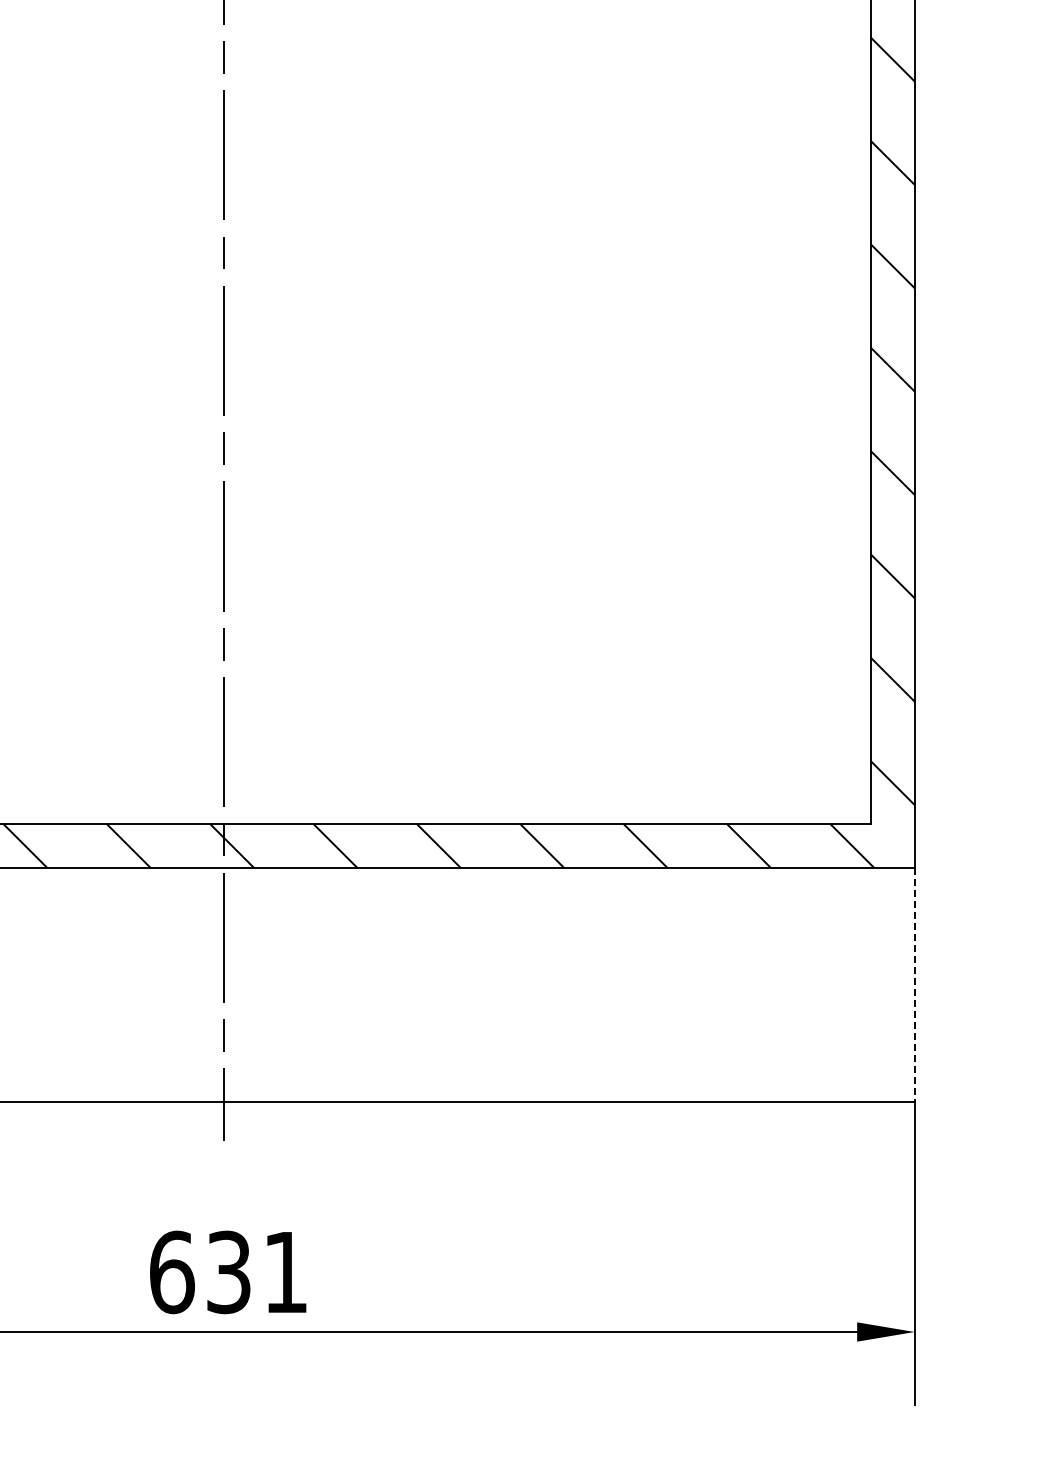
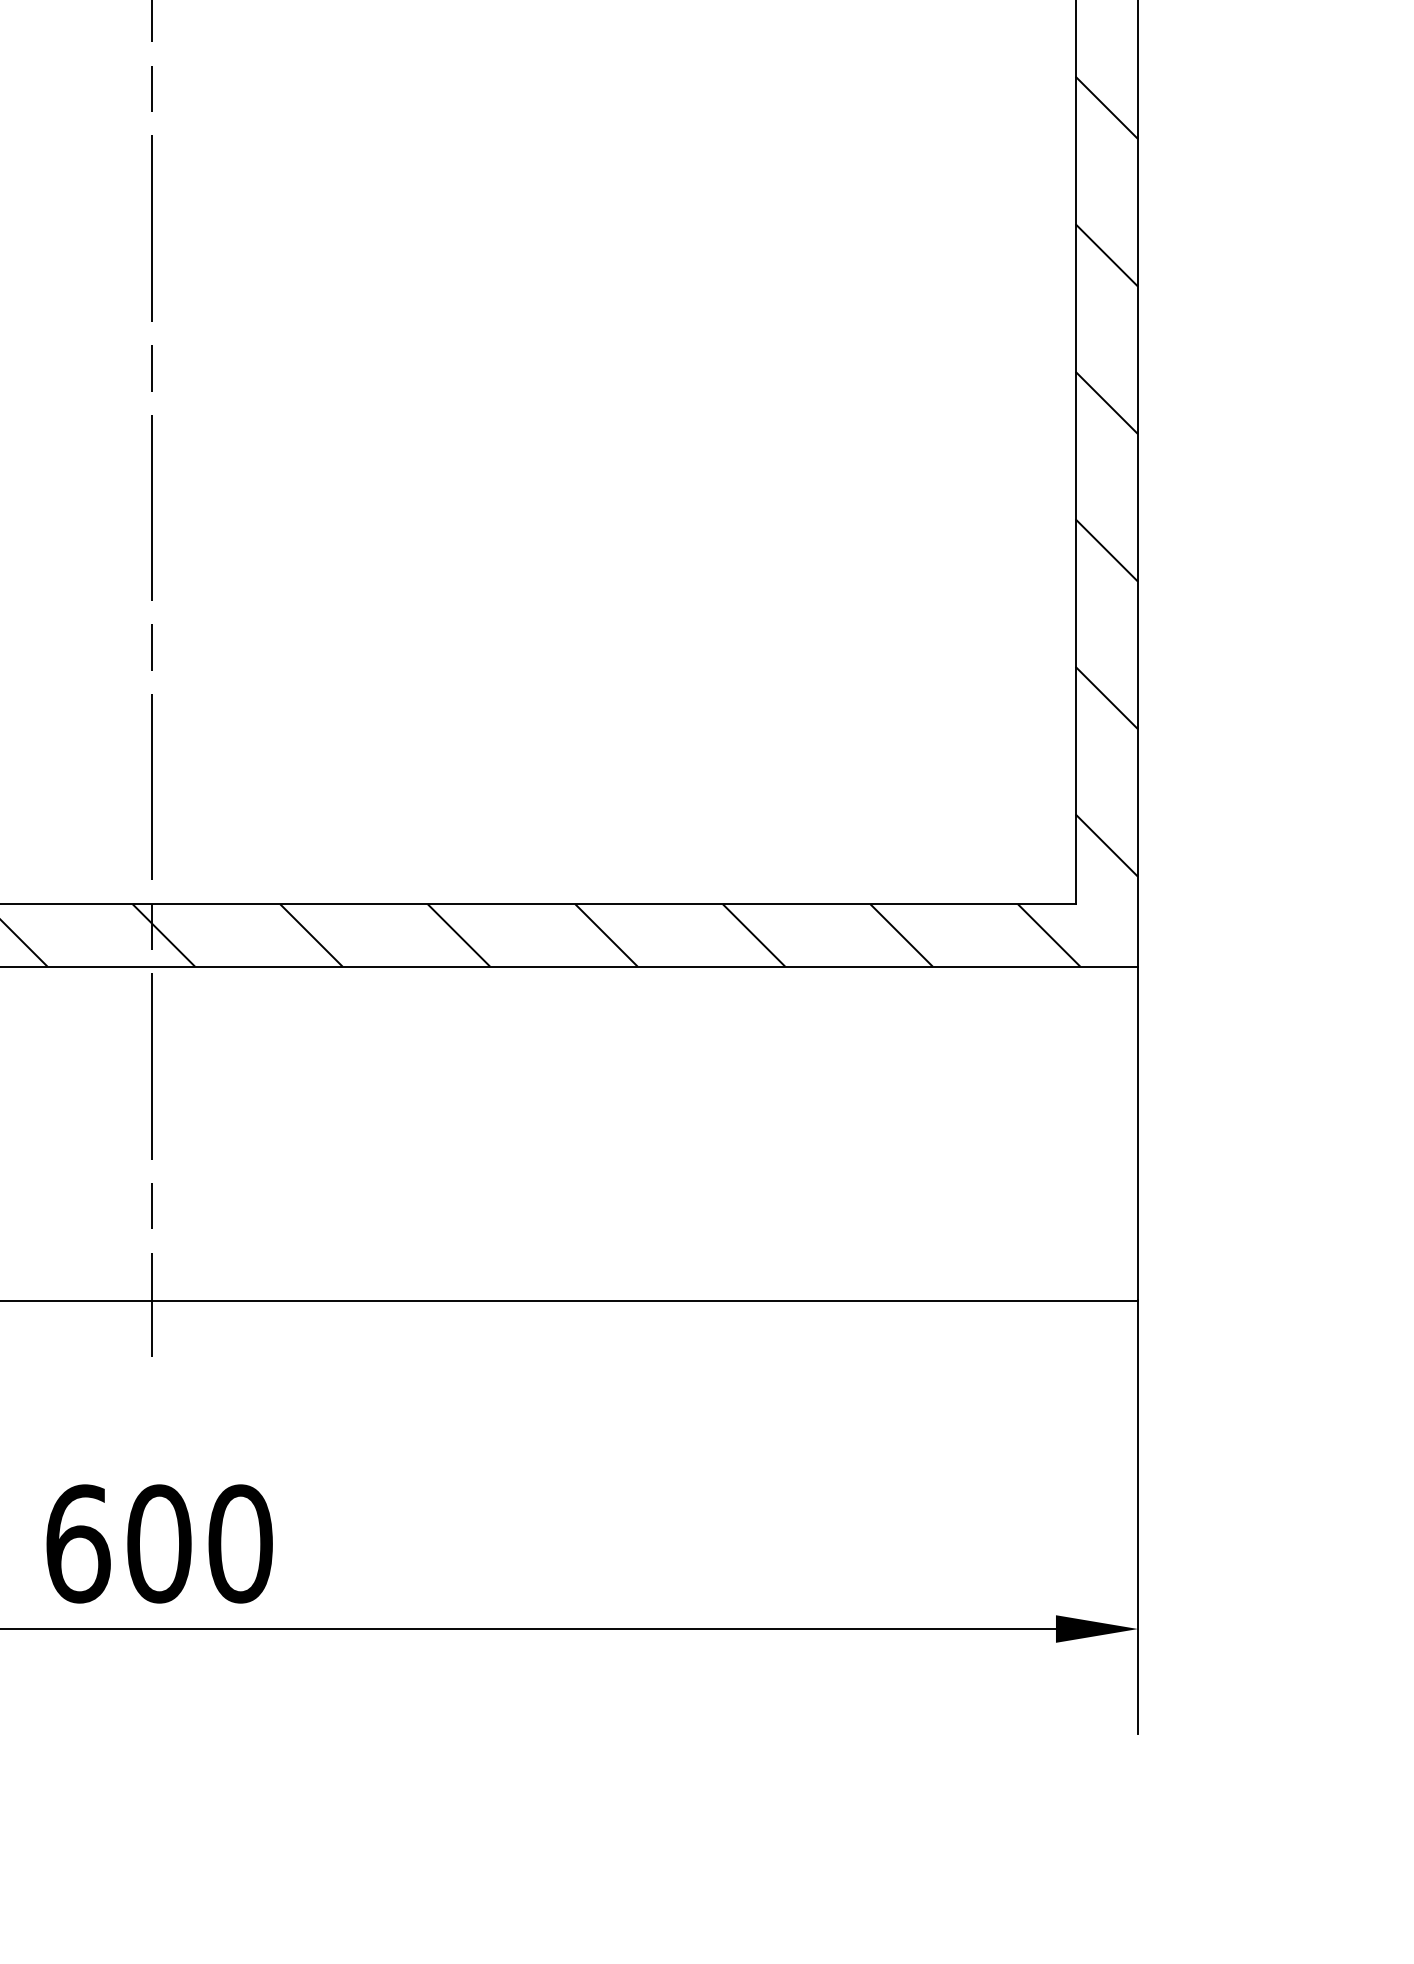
line: (914, 984) -> (1137, 1132), dashed -> solid
text: (257, 1272) -> (200, 1544), 631 -> 600

